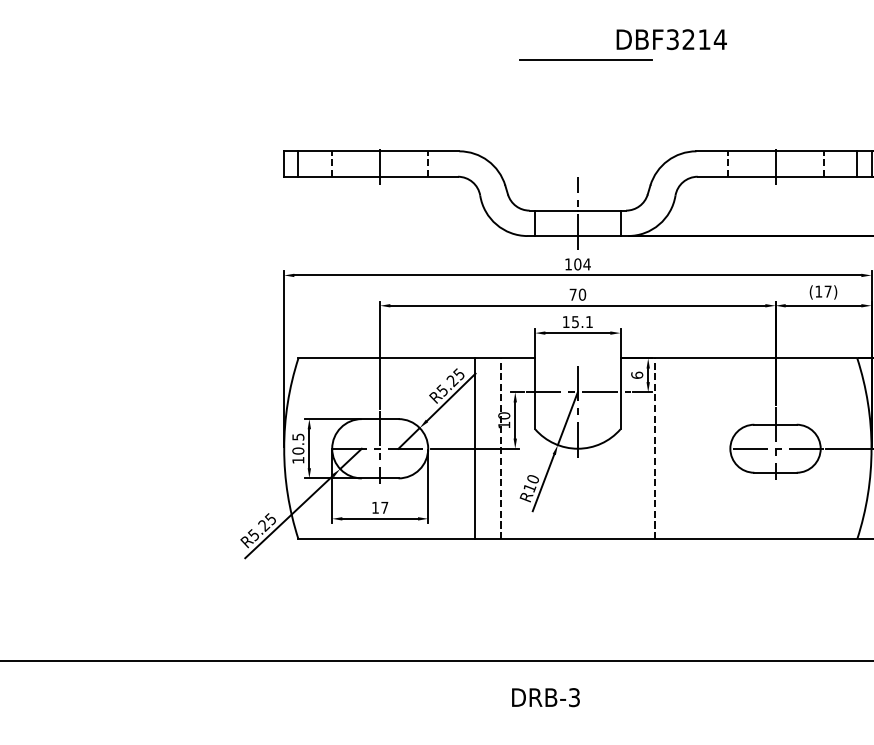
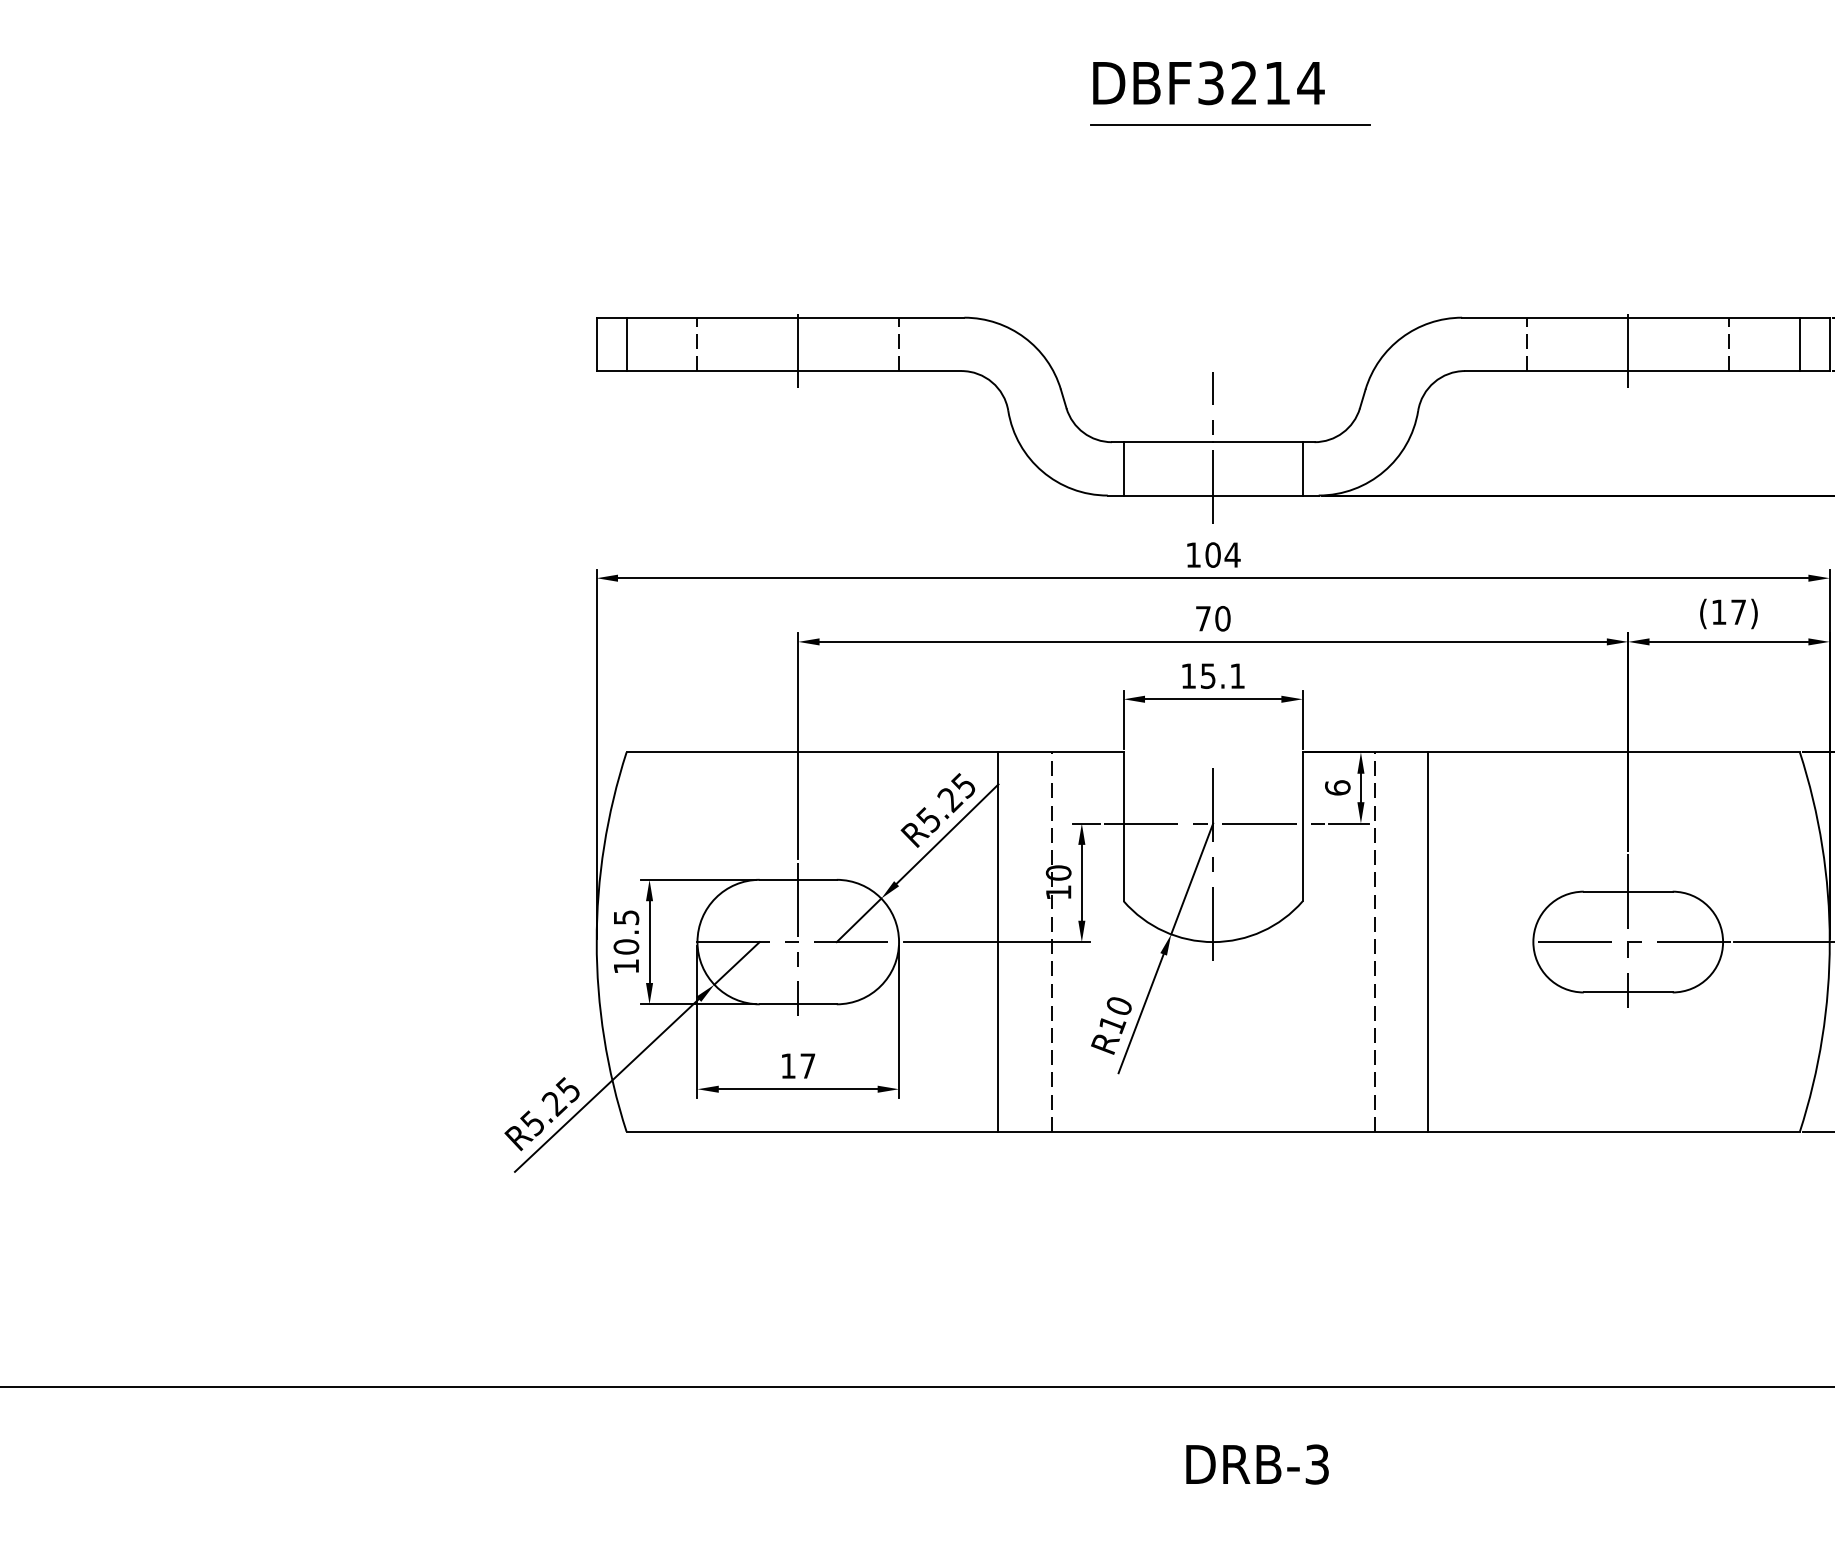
text: (671, 39) -> (1208, 82), moved
line: (680, 448) -> (1428, 941), added
text: (545, 697) -> (1256, 1464), moved

